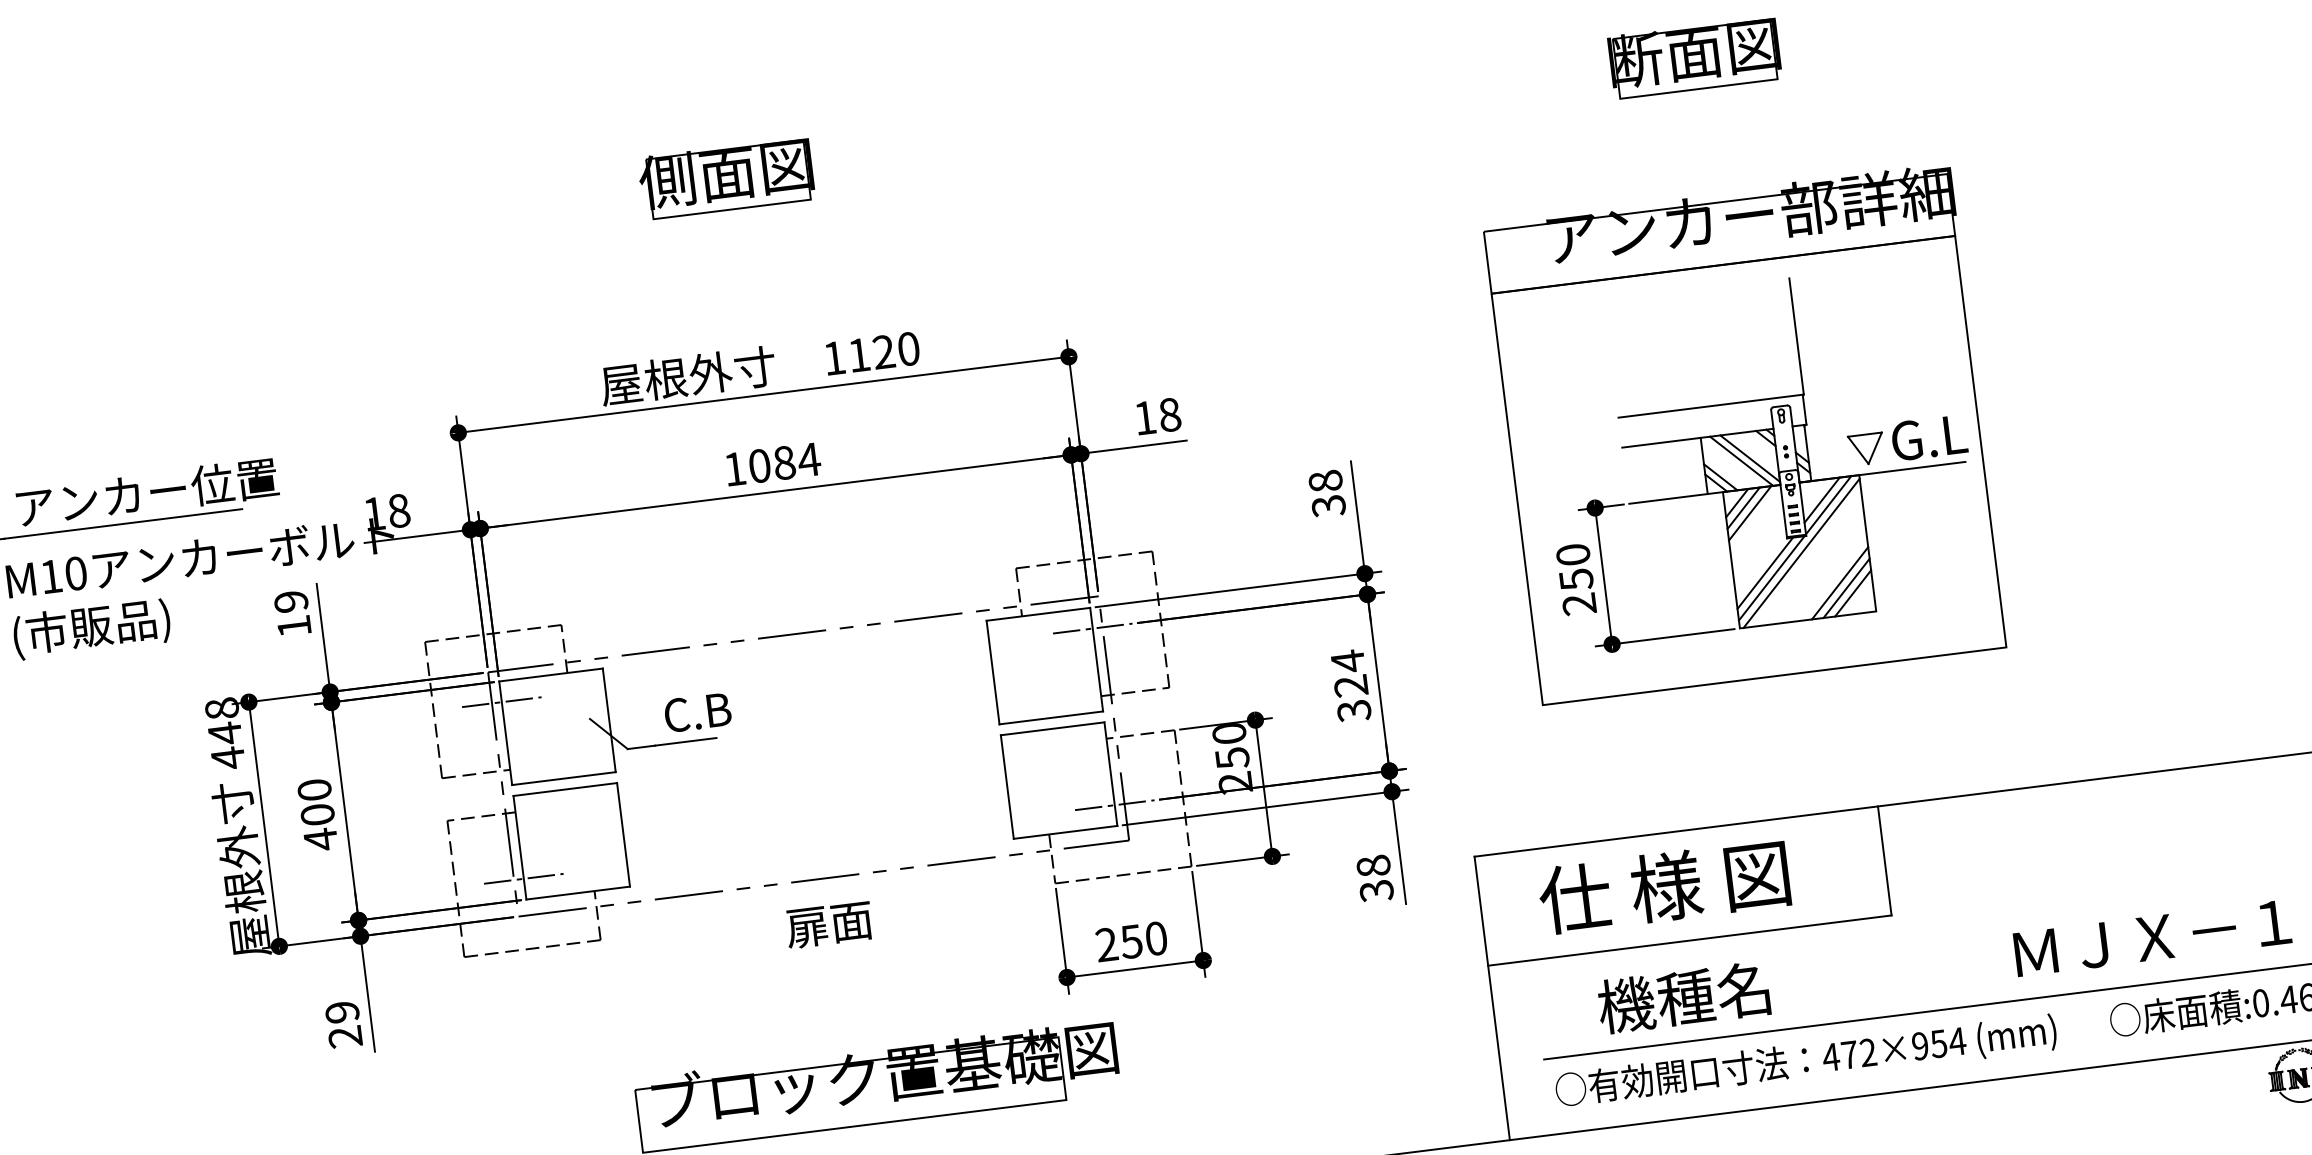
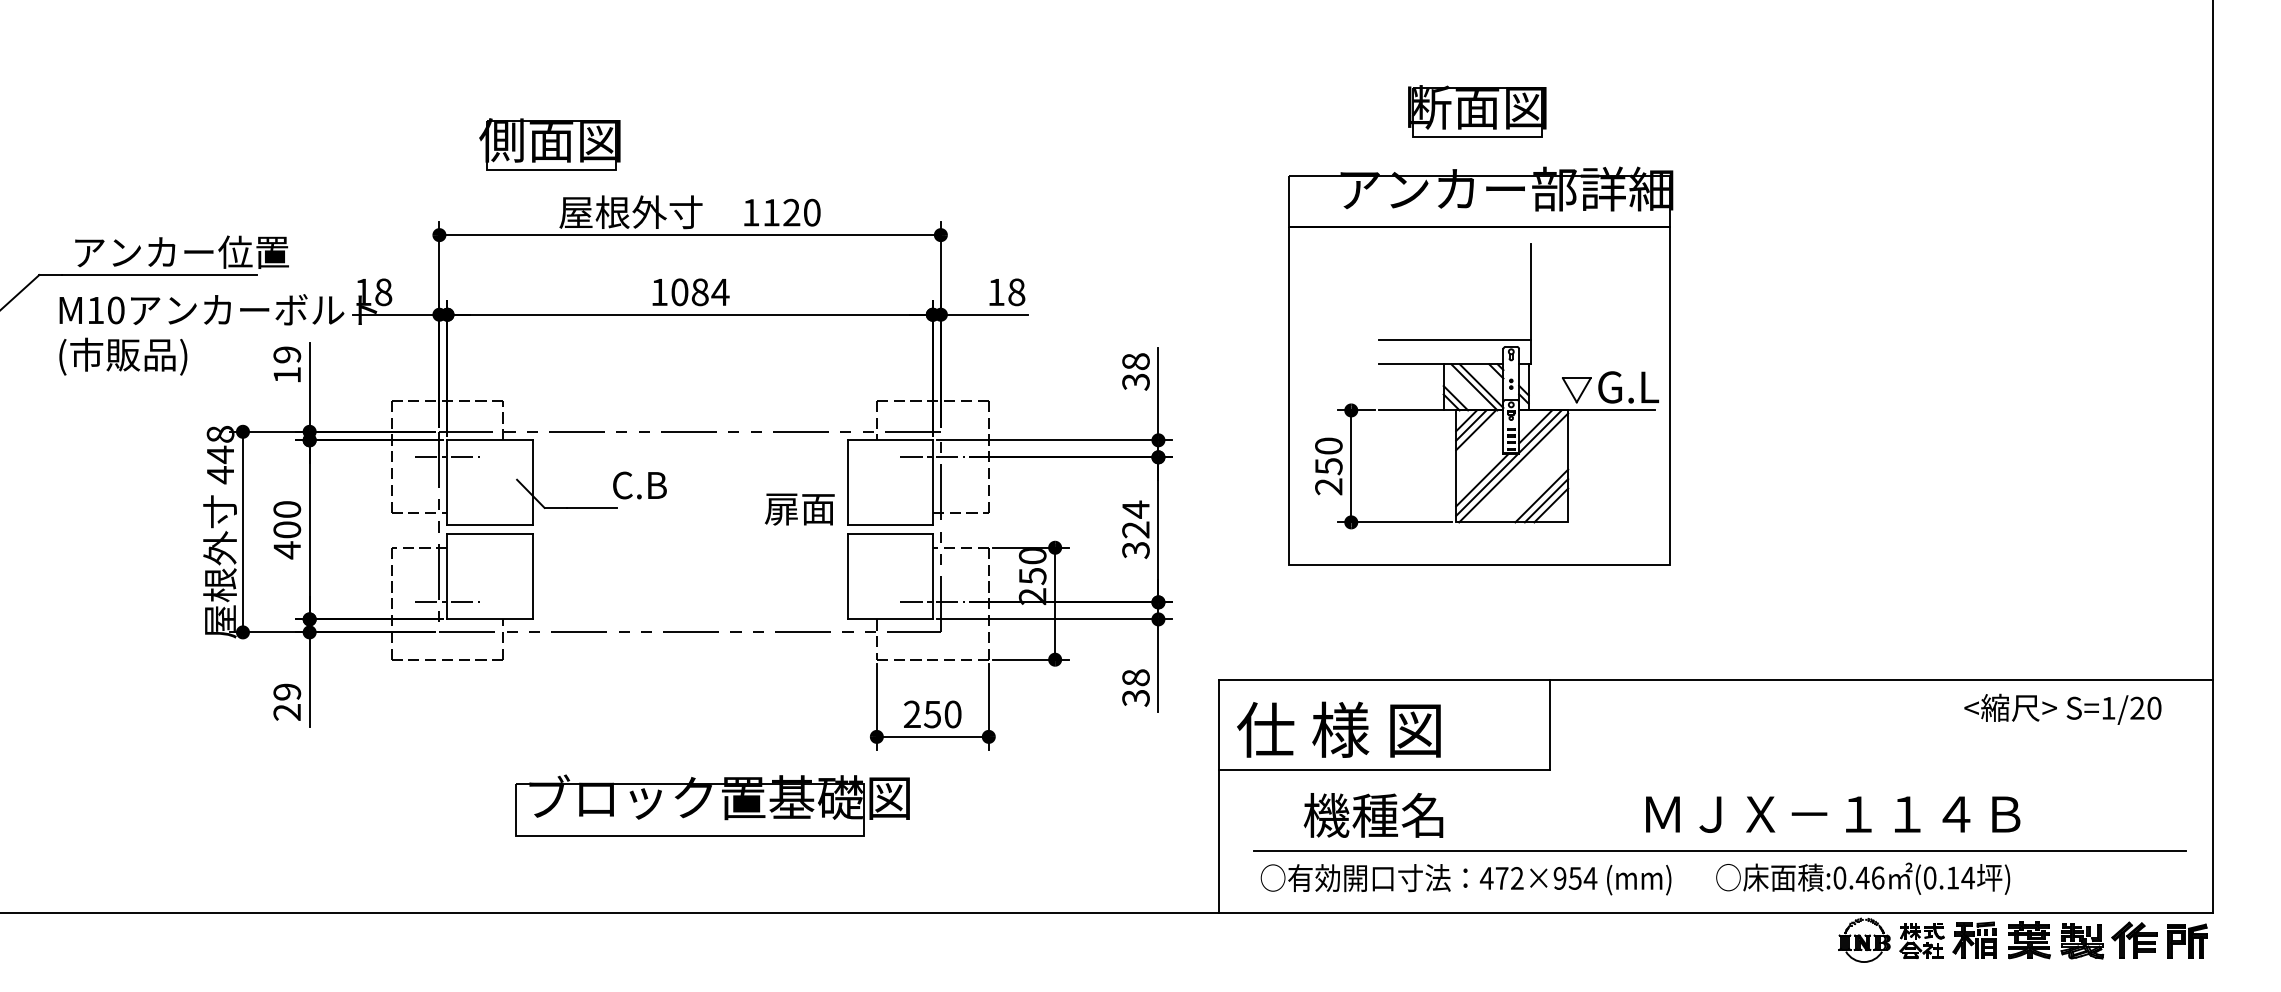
part: (1695, 57) -> (1477, 111), moved
part: (725, 178) -> (549, 144), moved
text: (697, 712) -> (639, 485), moved
text: (1663, 886) -> (1338, 729), moved
text: (828, 925) -> (799, 509), moved

